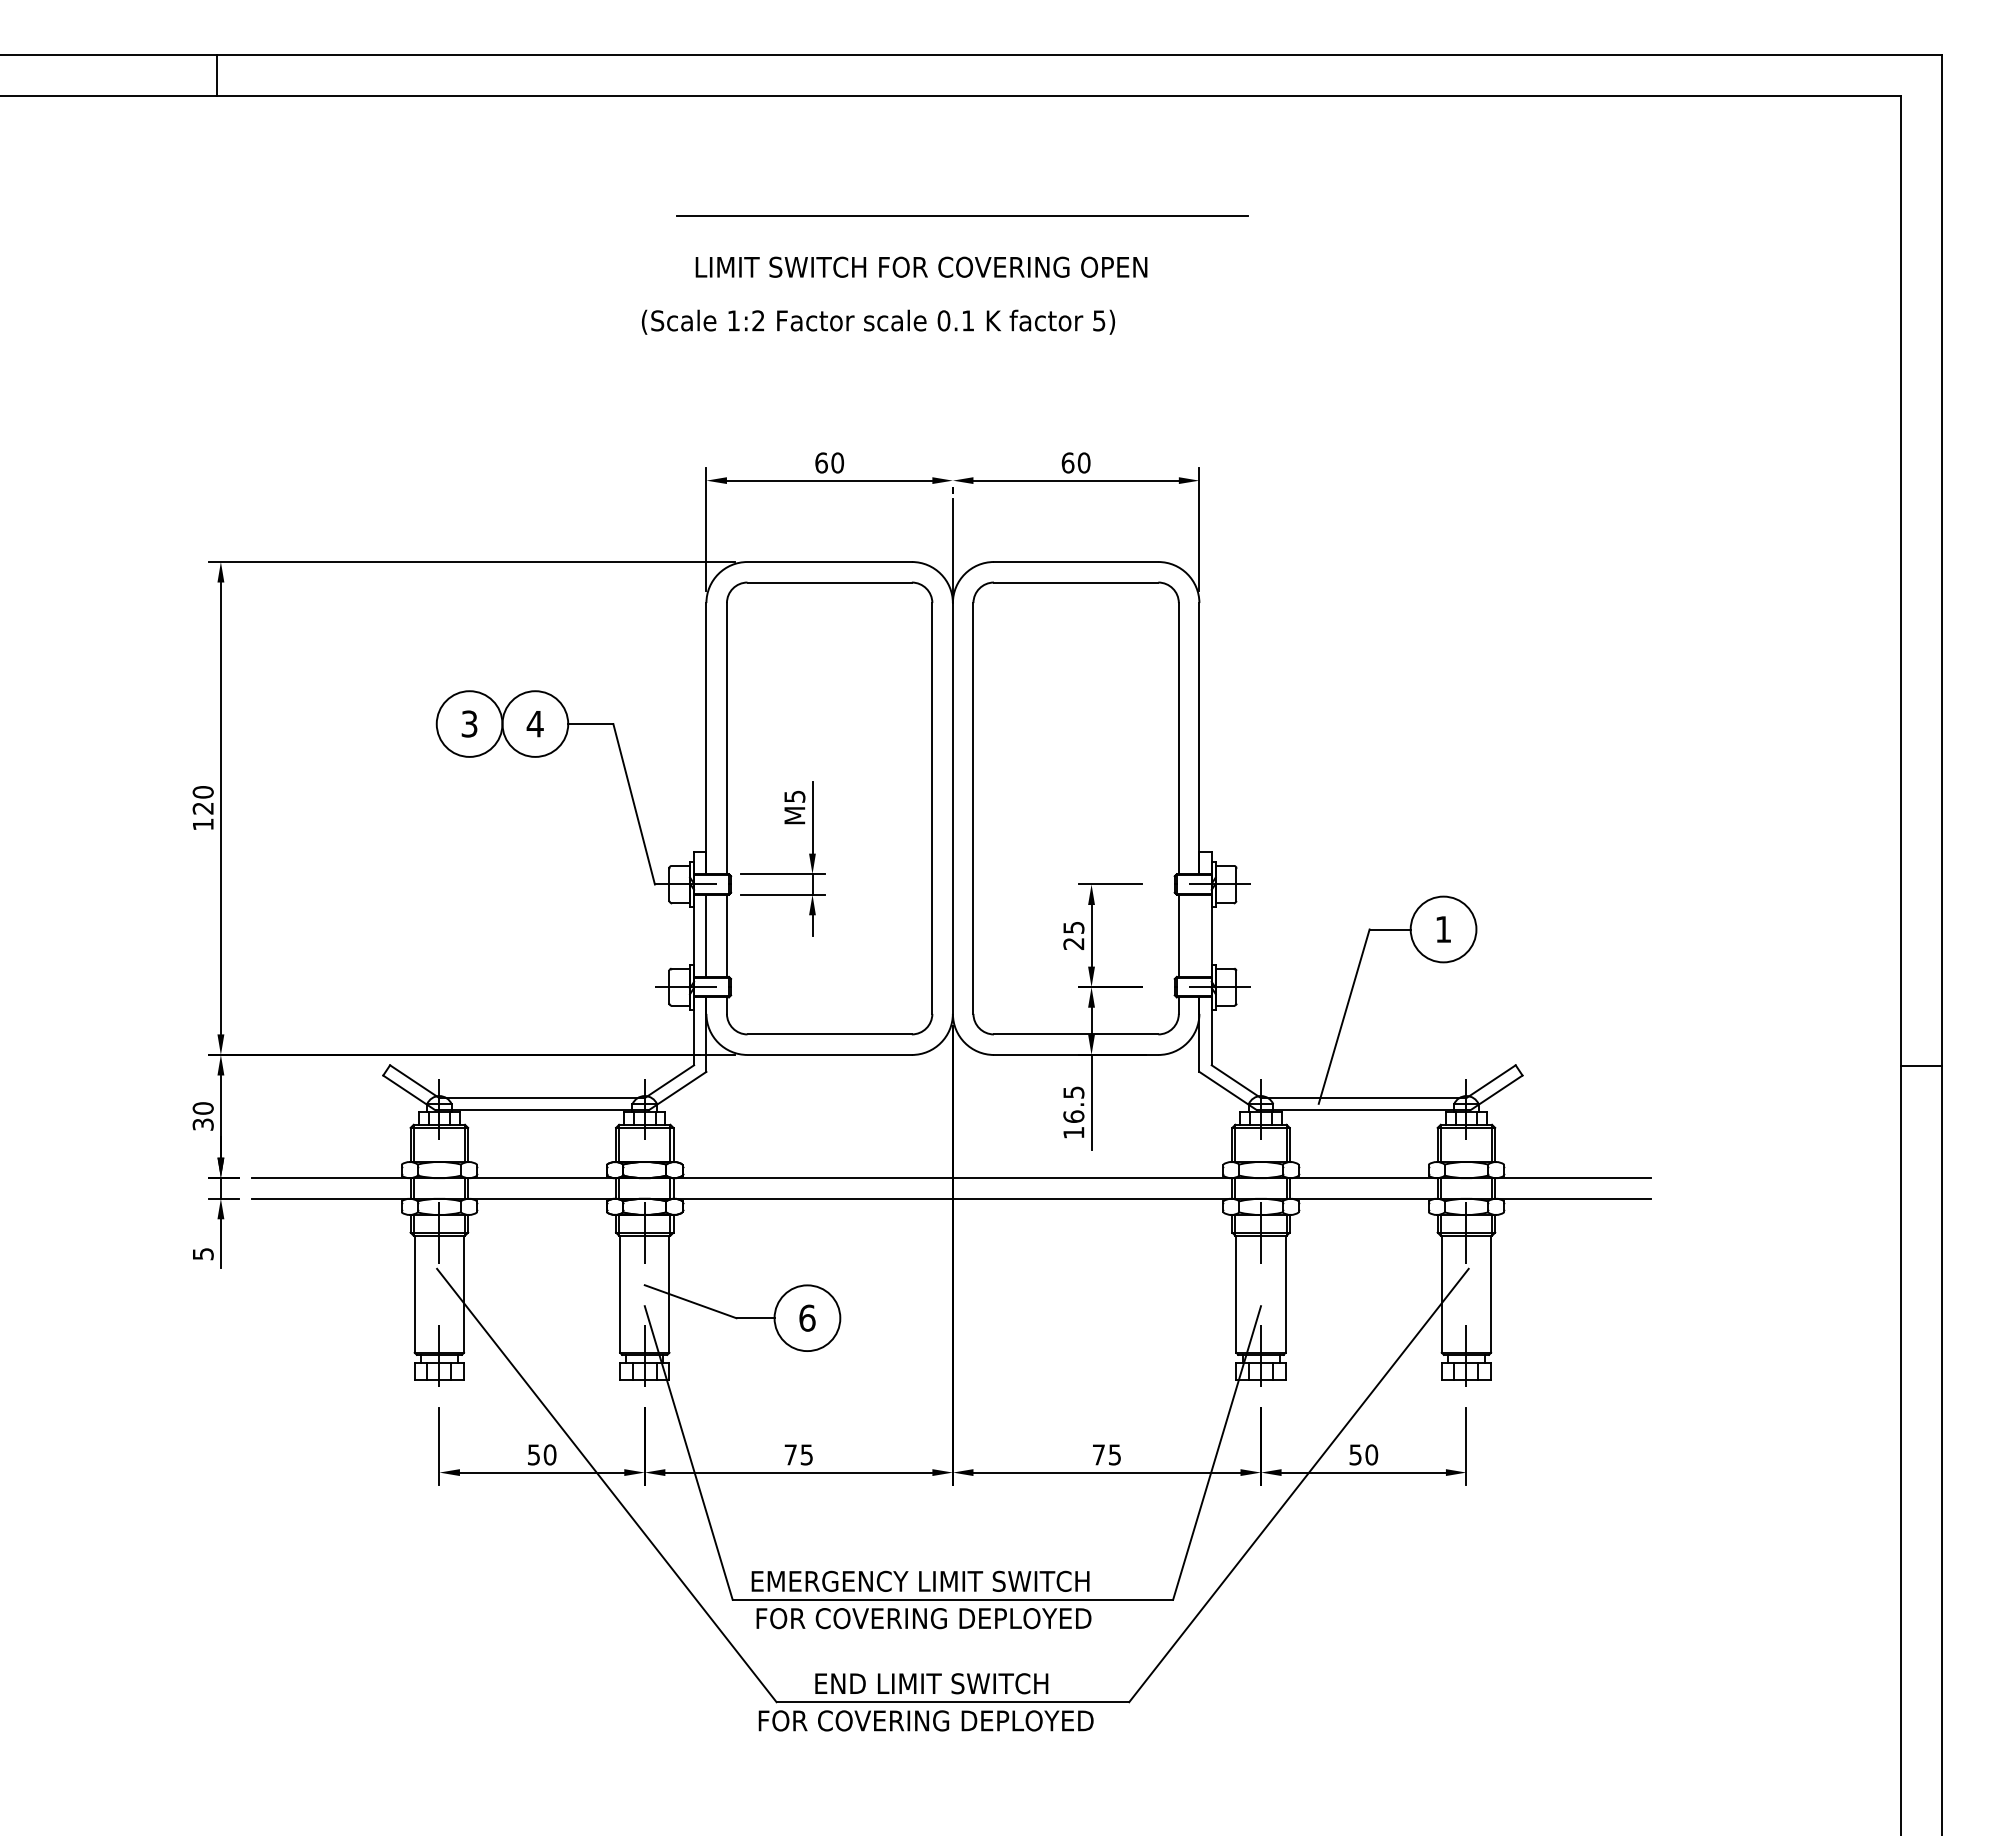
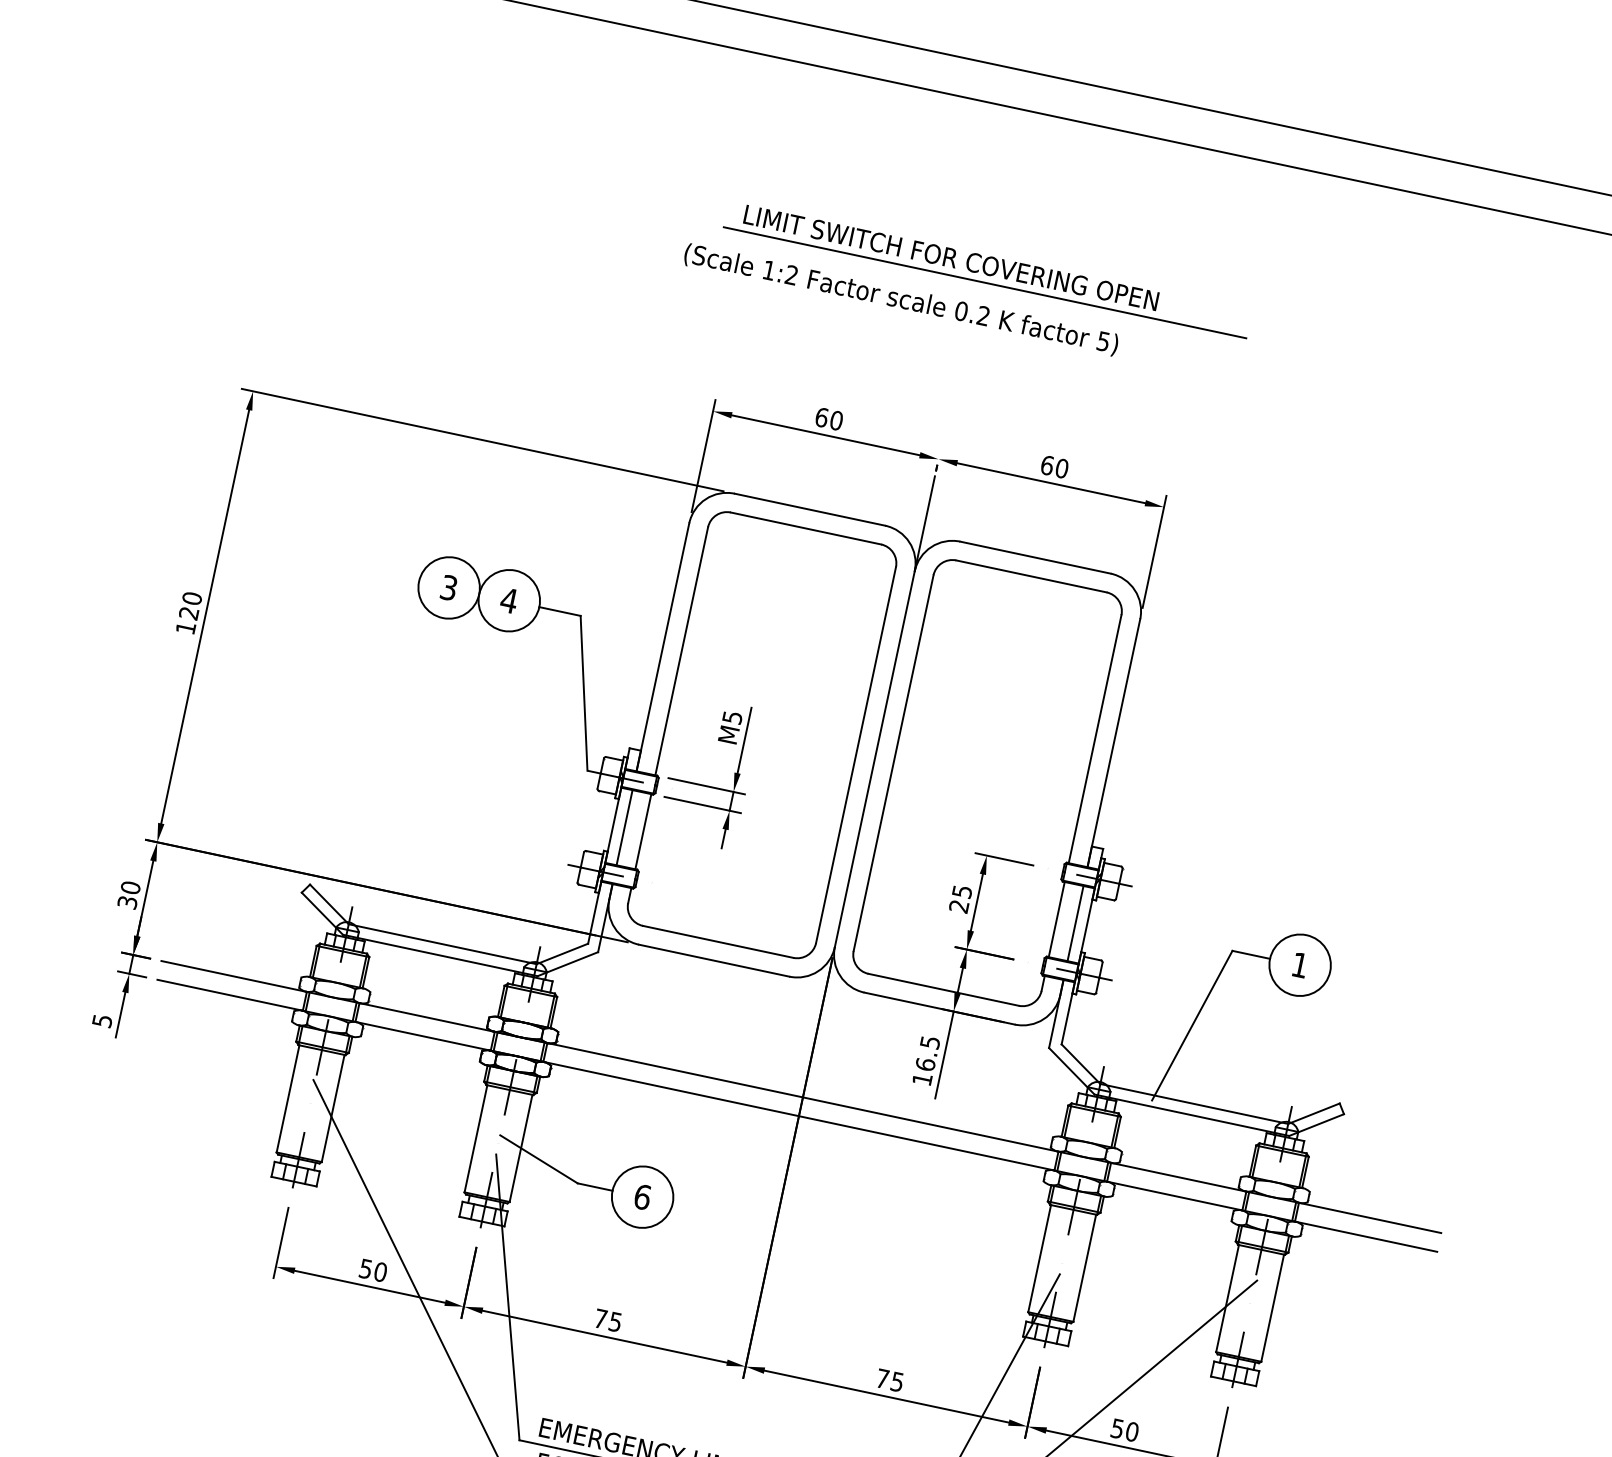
line: (962, 215) -> (985, 282), moved
text: (967, 320) -> (983, 315), 0.1 -> 0.2
line: (1199, 935) -> (1075, 923), added

